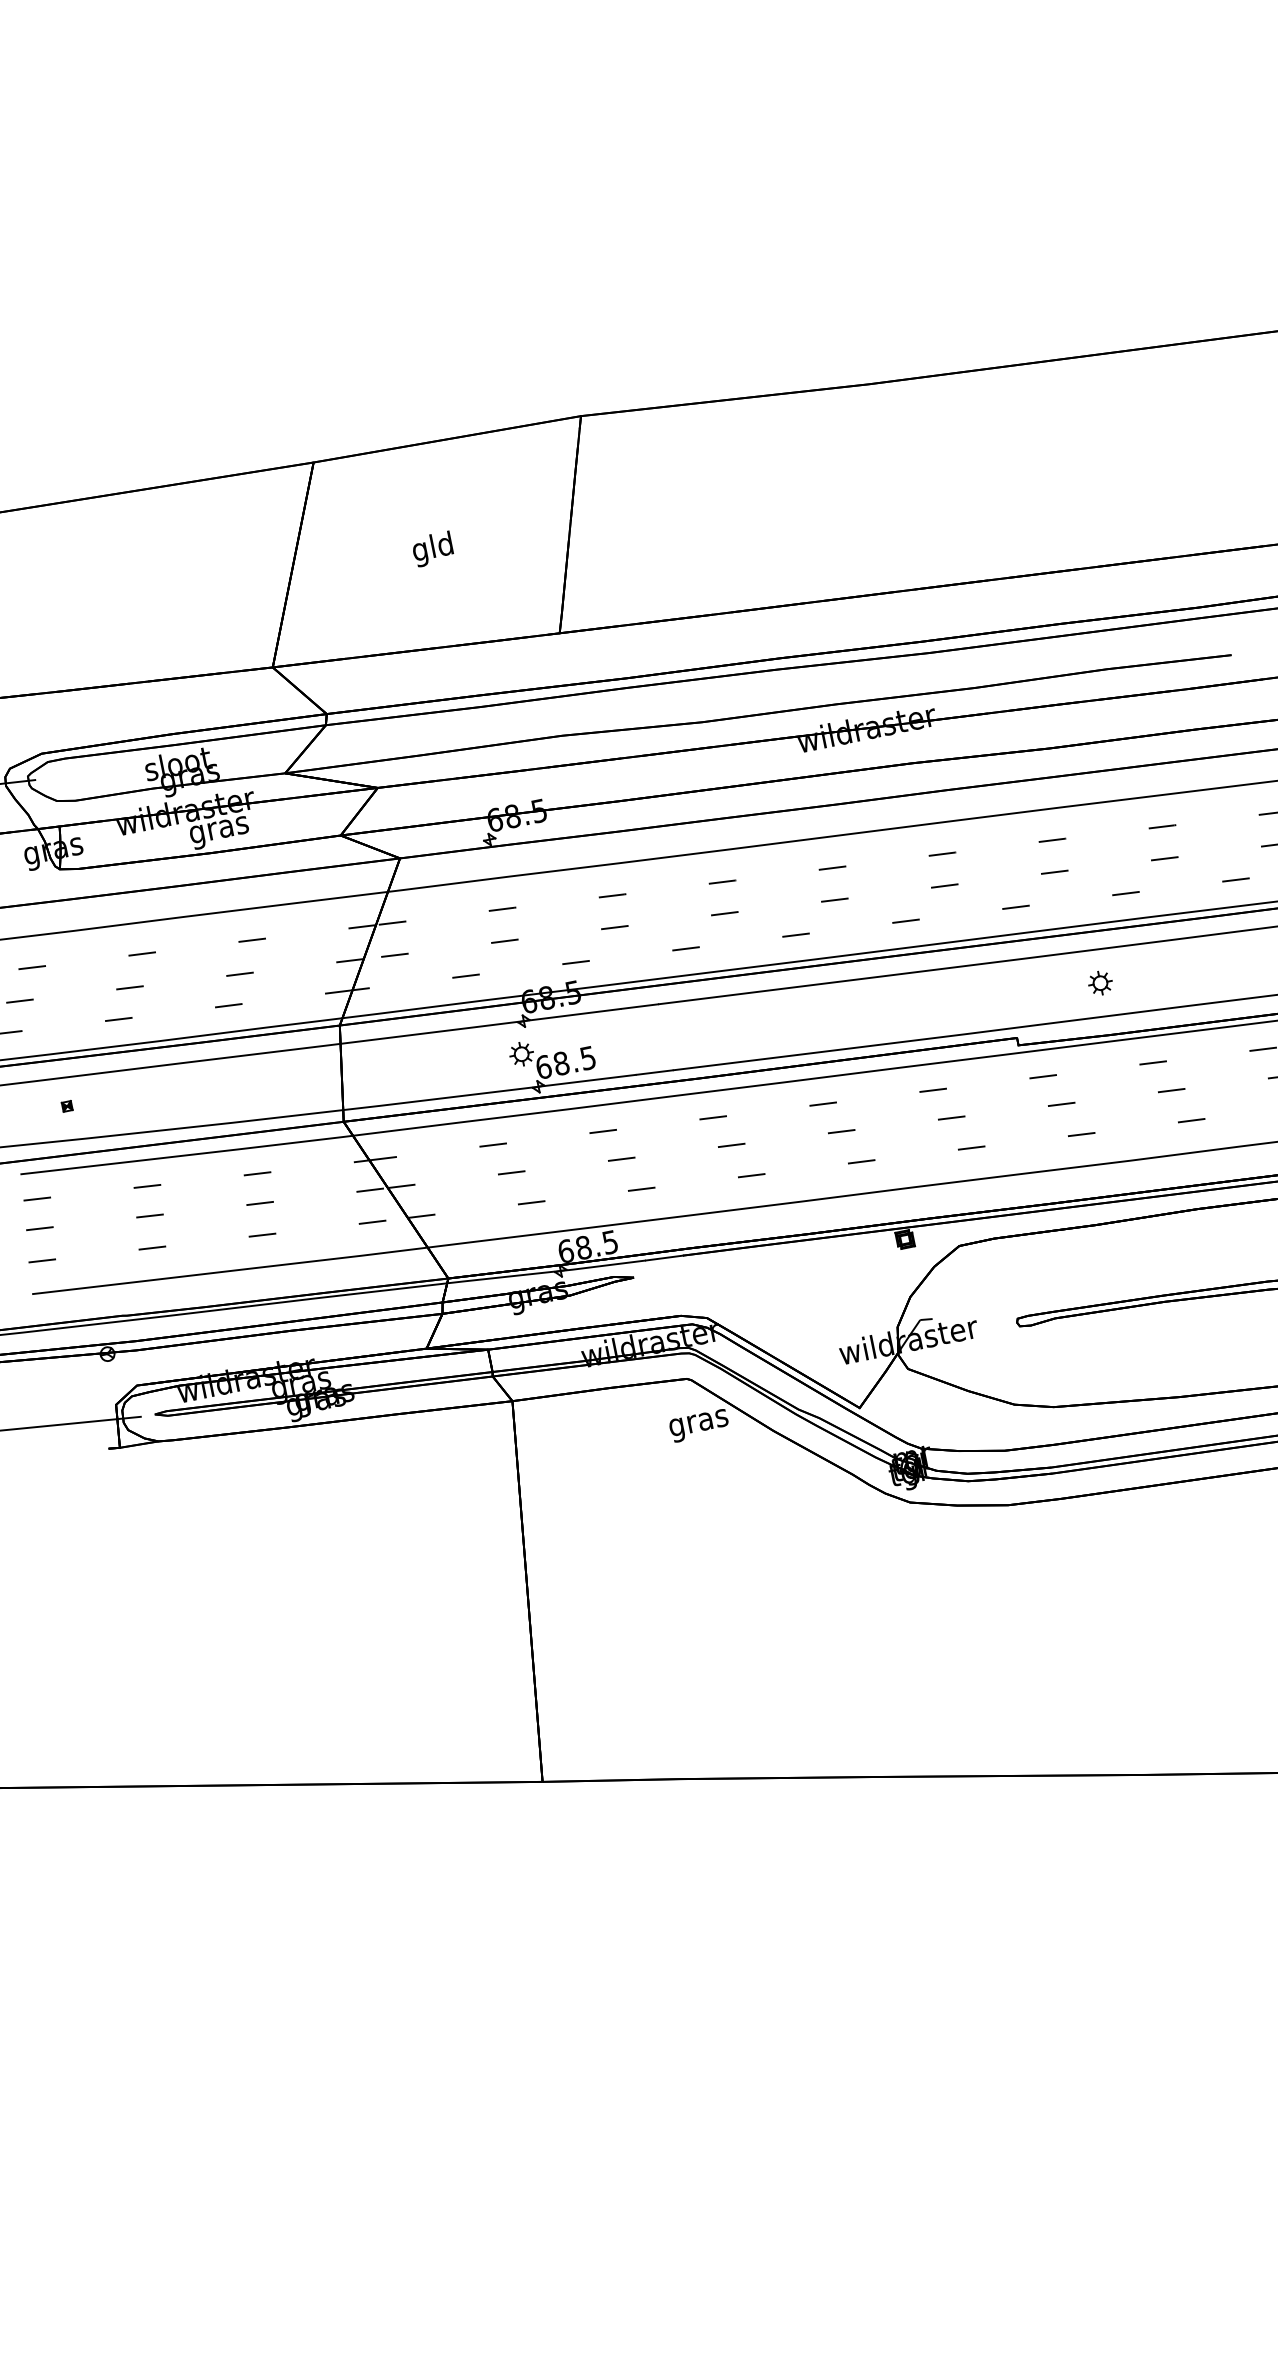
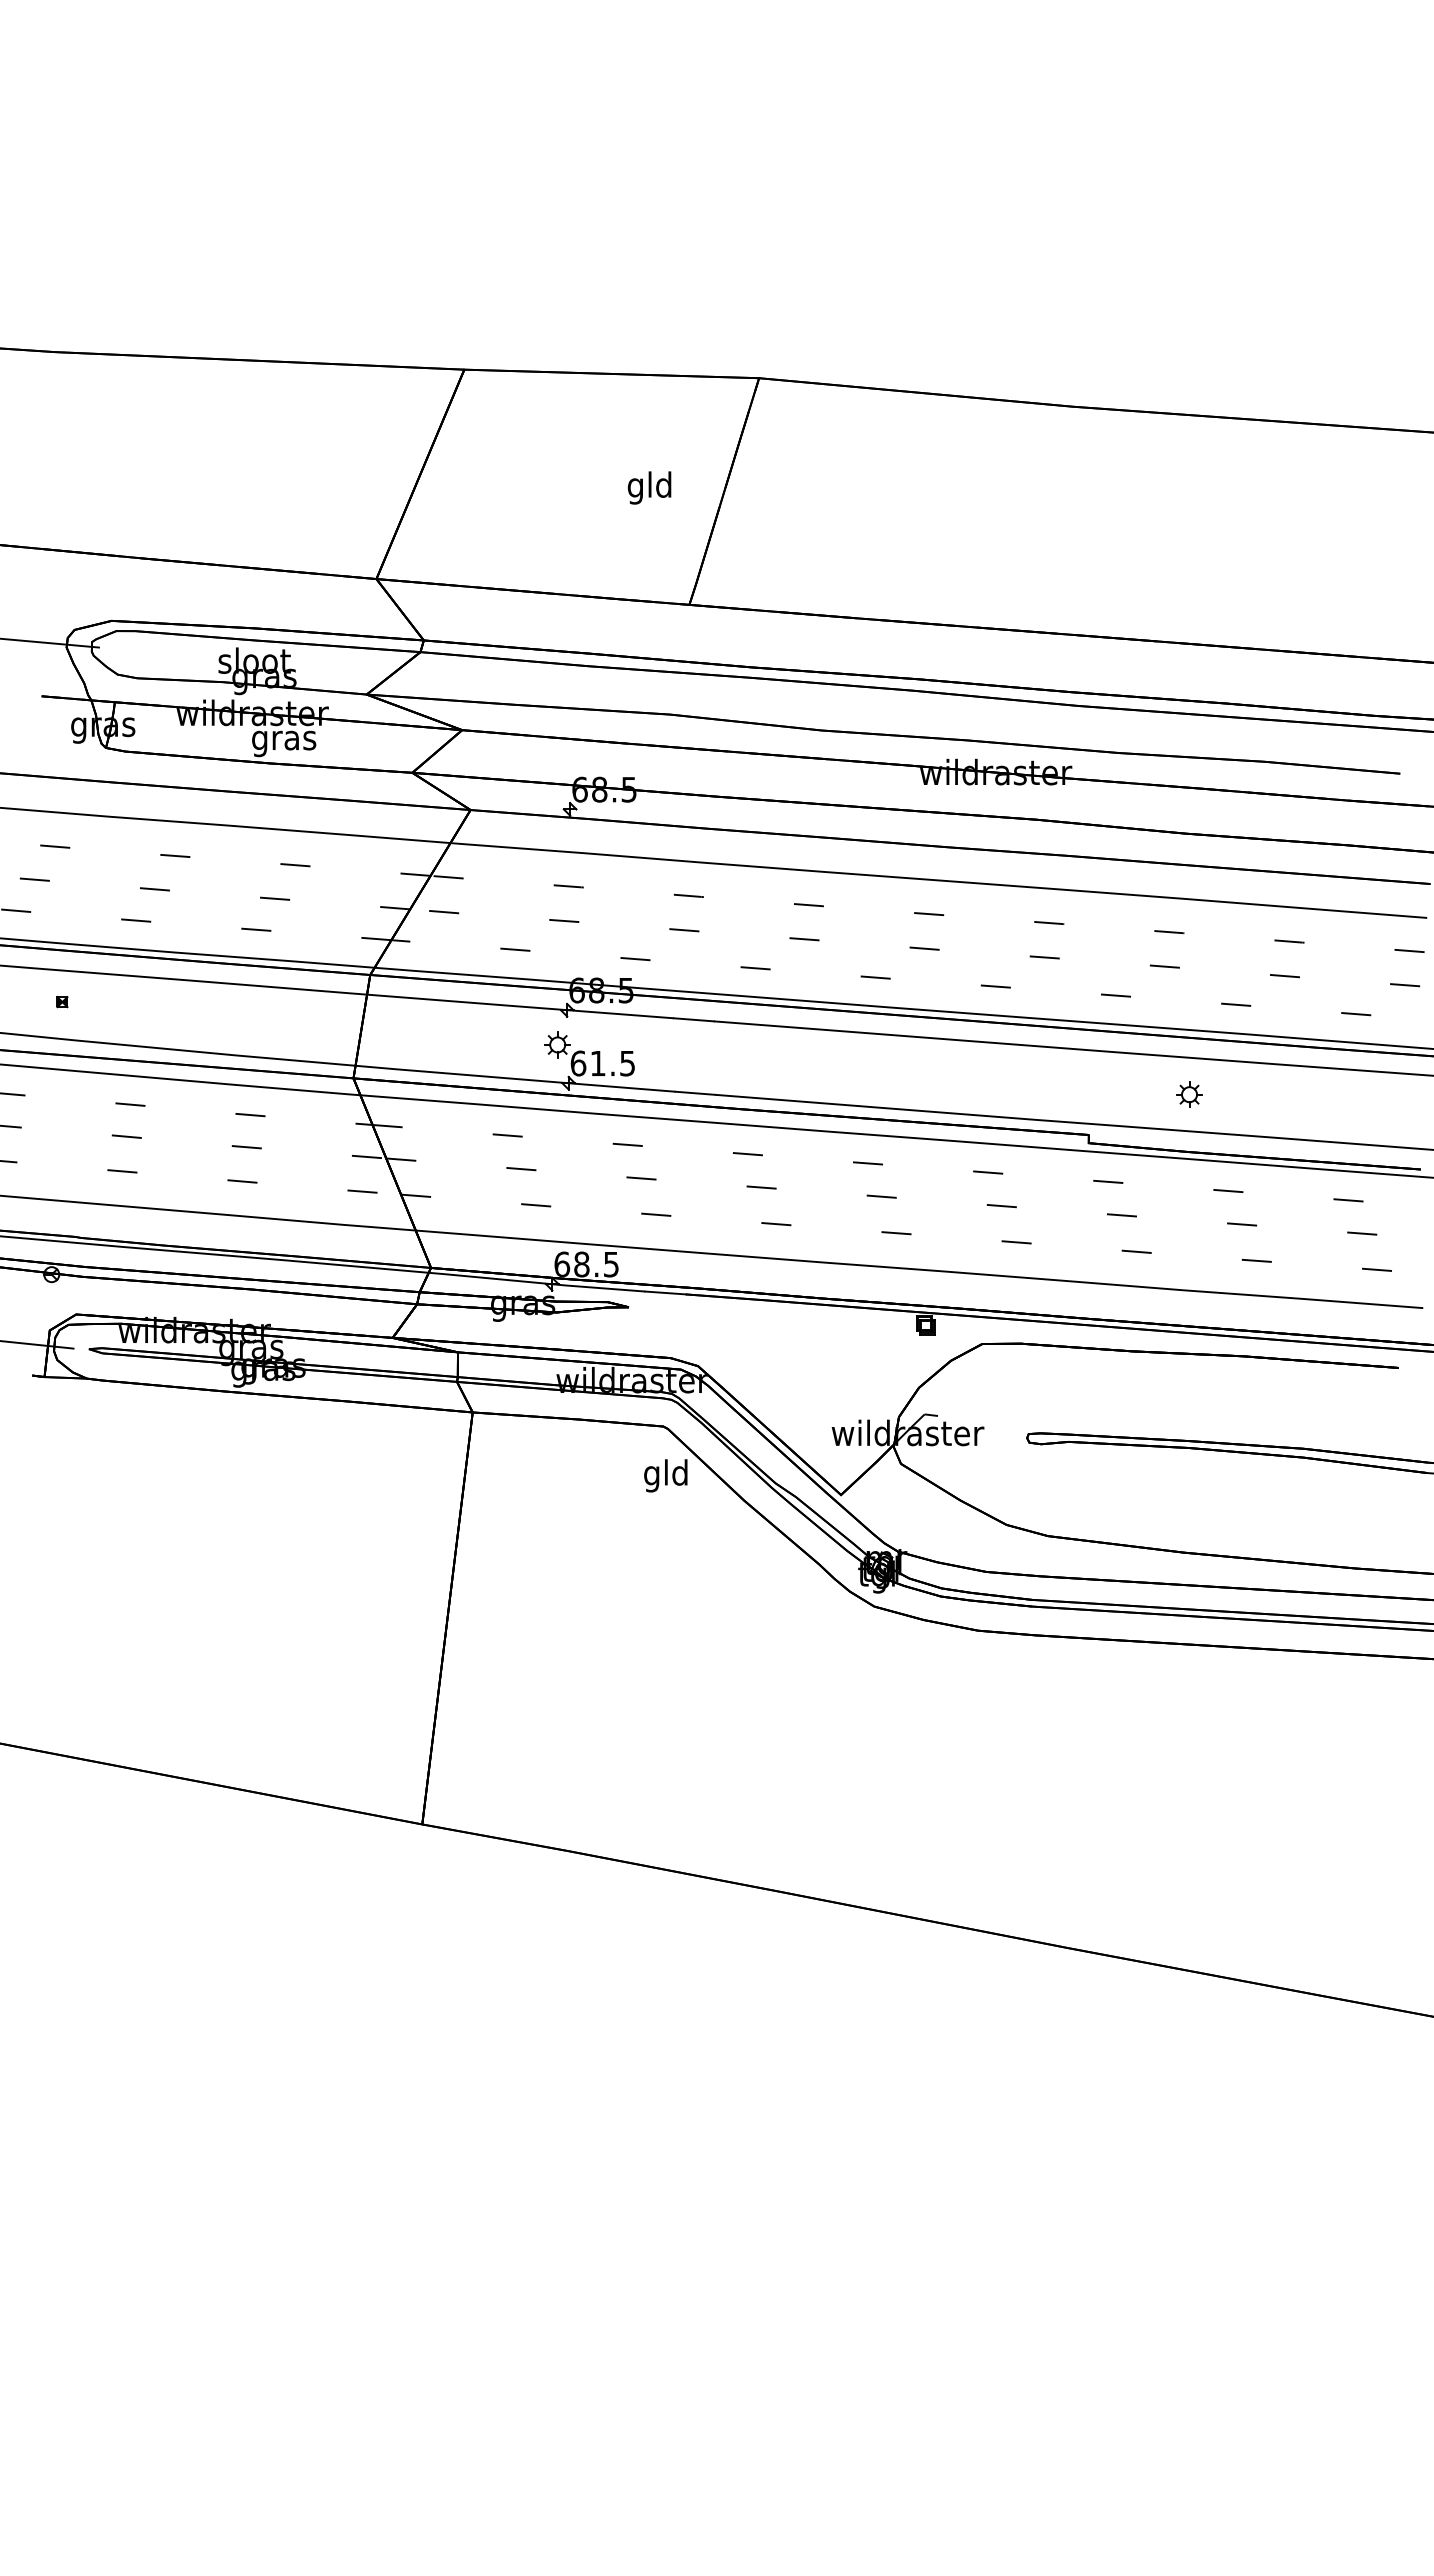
text: (432, 548) -> (649, 487), moved
text: (560, 1063) -> (597, 1063), 68.5 -> 61.5
text: (698, 1422) -> (666, 1475), gras -> gld

